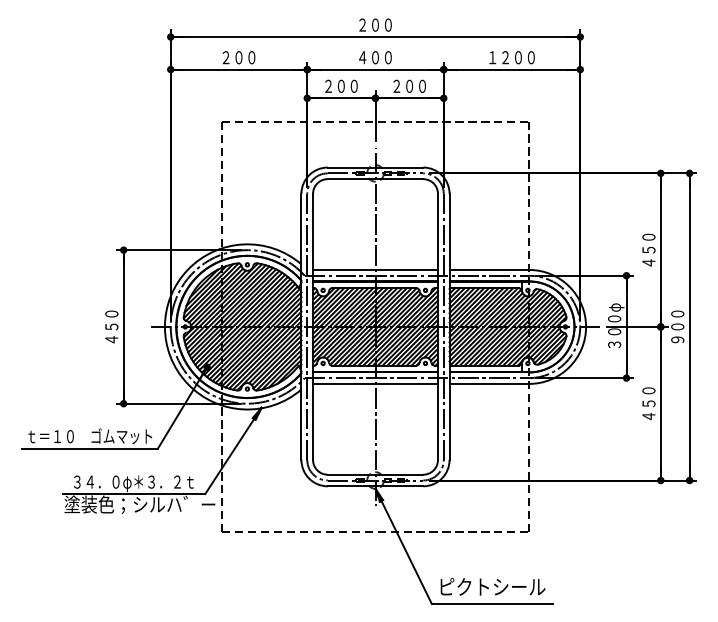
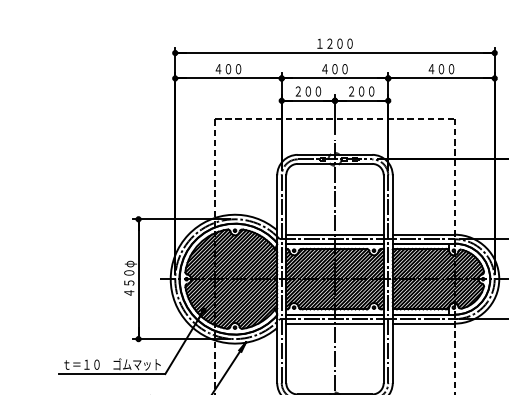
text: (375, 24) -> (334, 43), ２００ -> １２００
text: (225, 57) -> (217, 69), ２００ -> ４００
text: (511, 57) -> (441, 69), １２００ -> ４００
text: (113, 325) -> (130, 278), ４５０ -> ４５０φ

